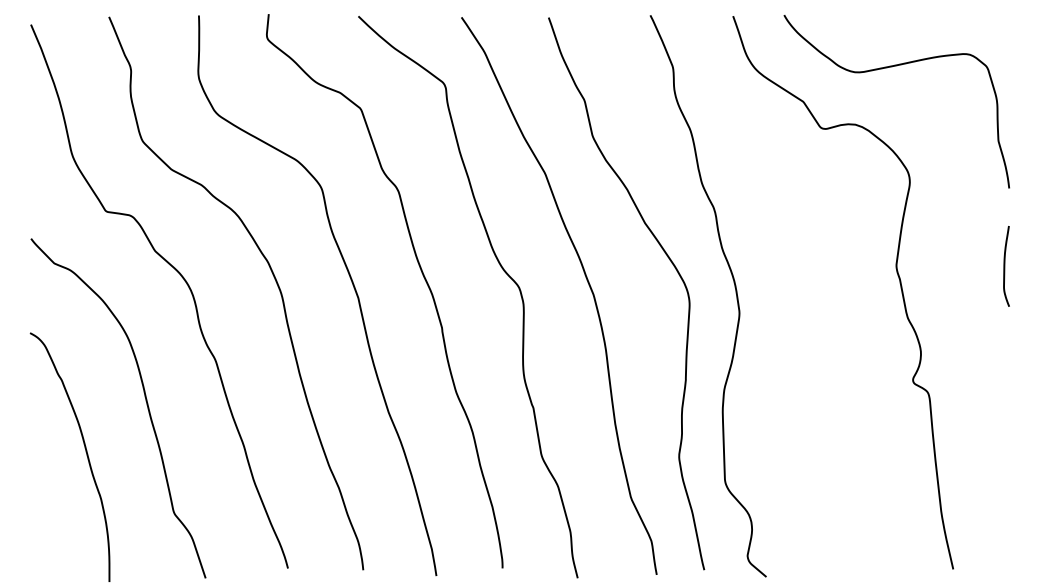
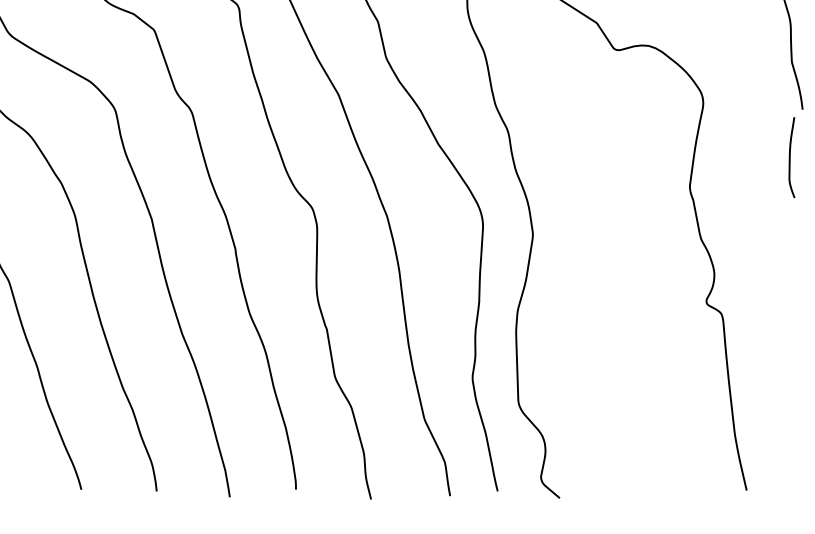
curve: (1005, 266) -> (790, 157), moved

